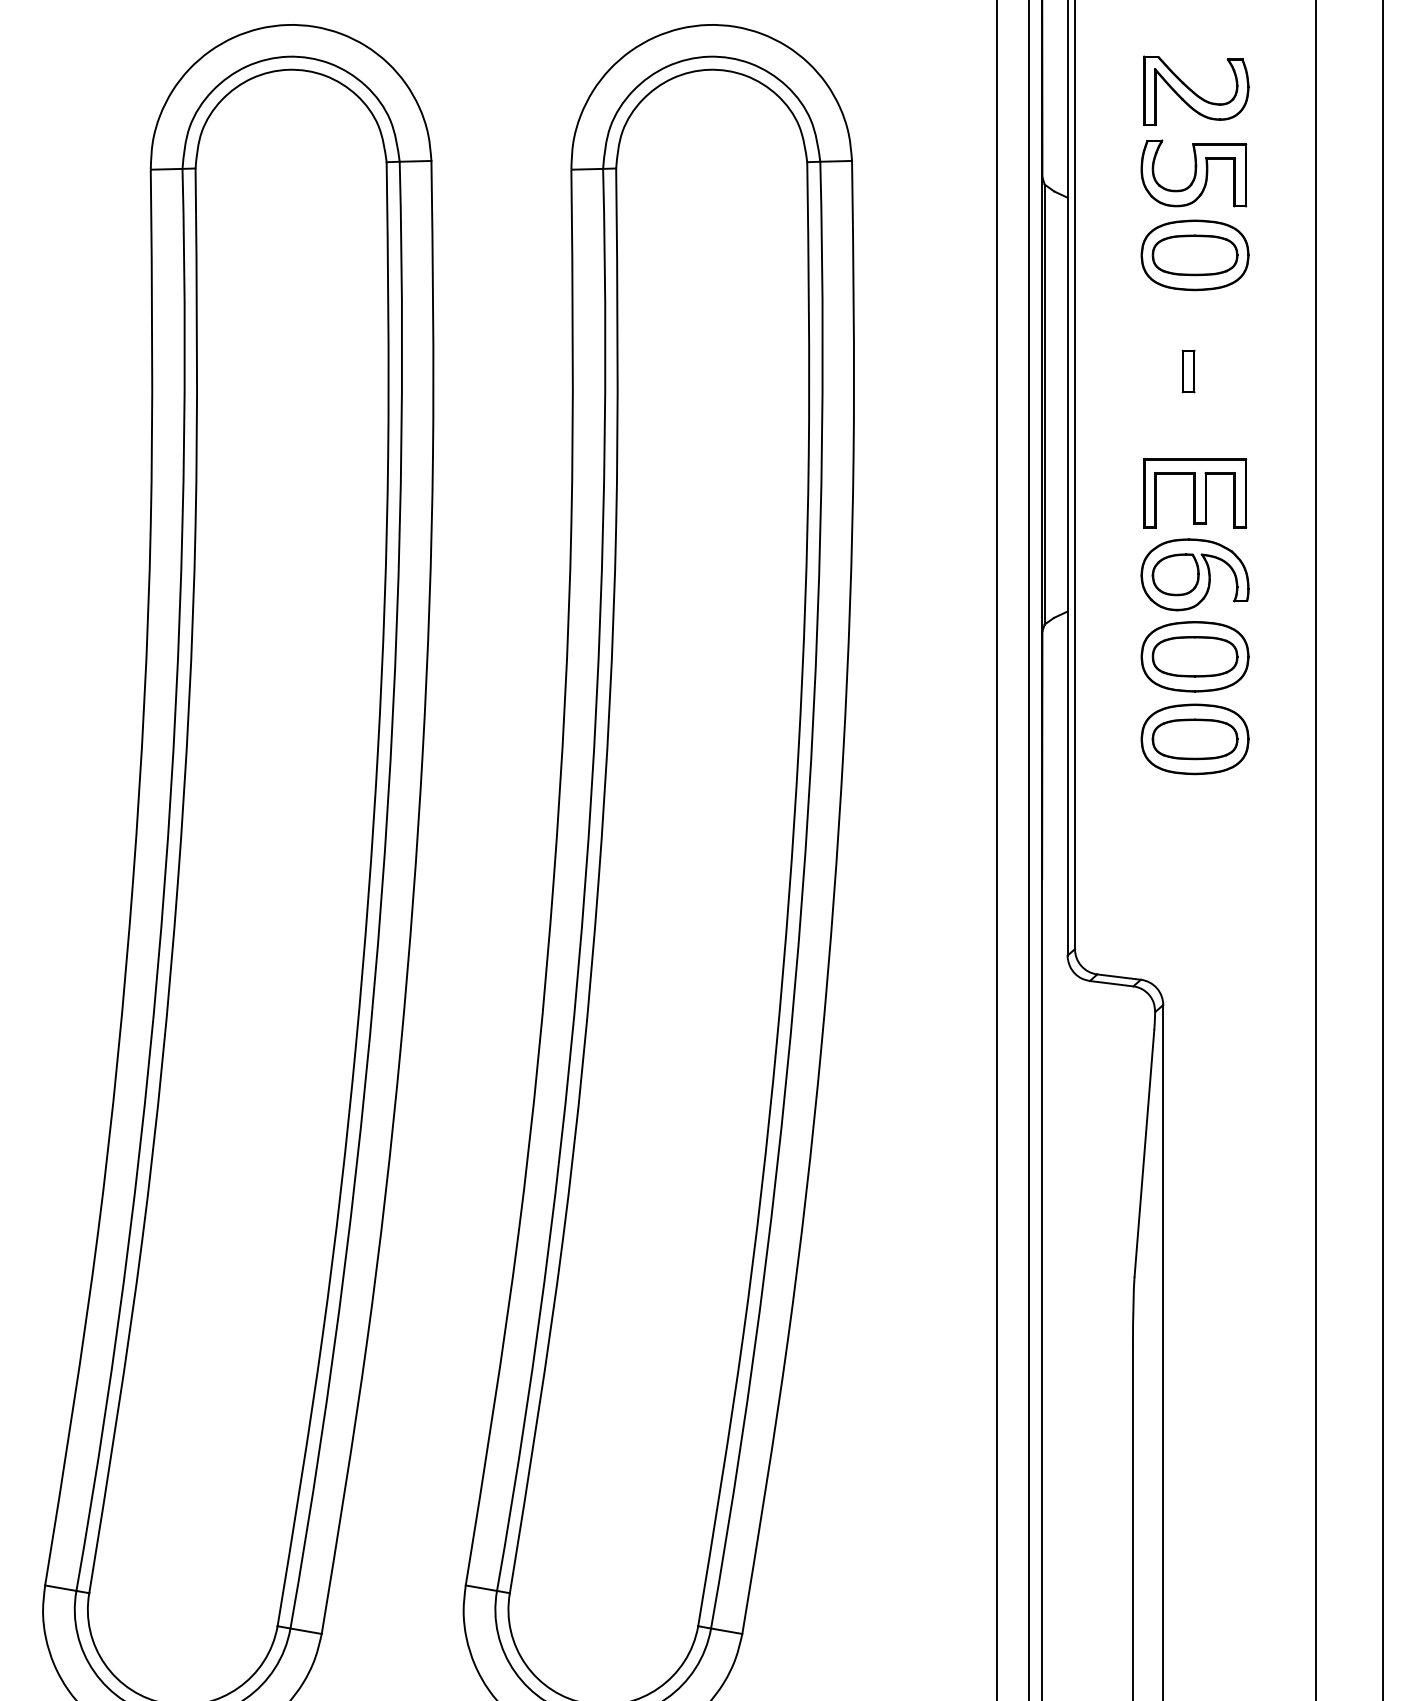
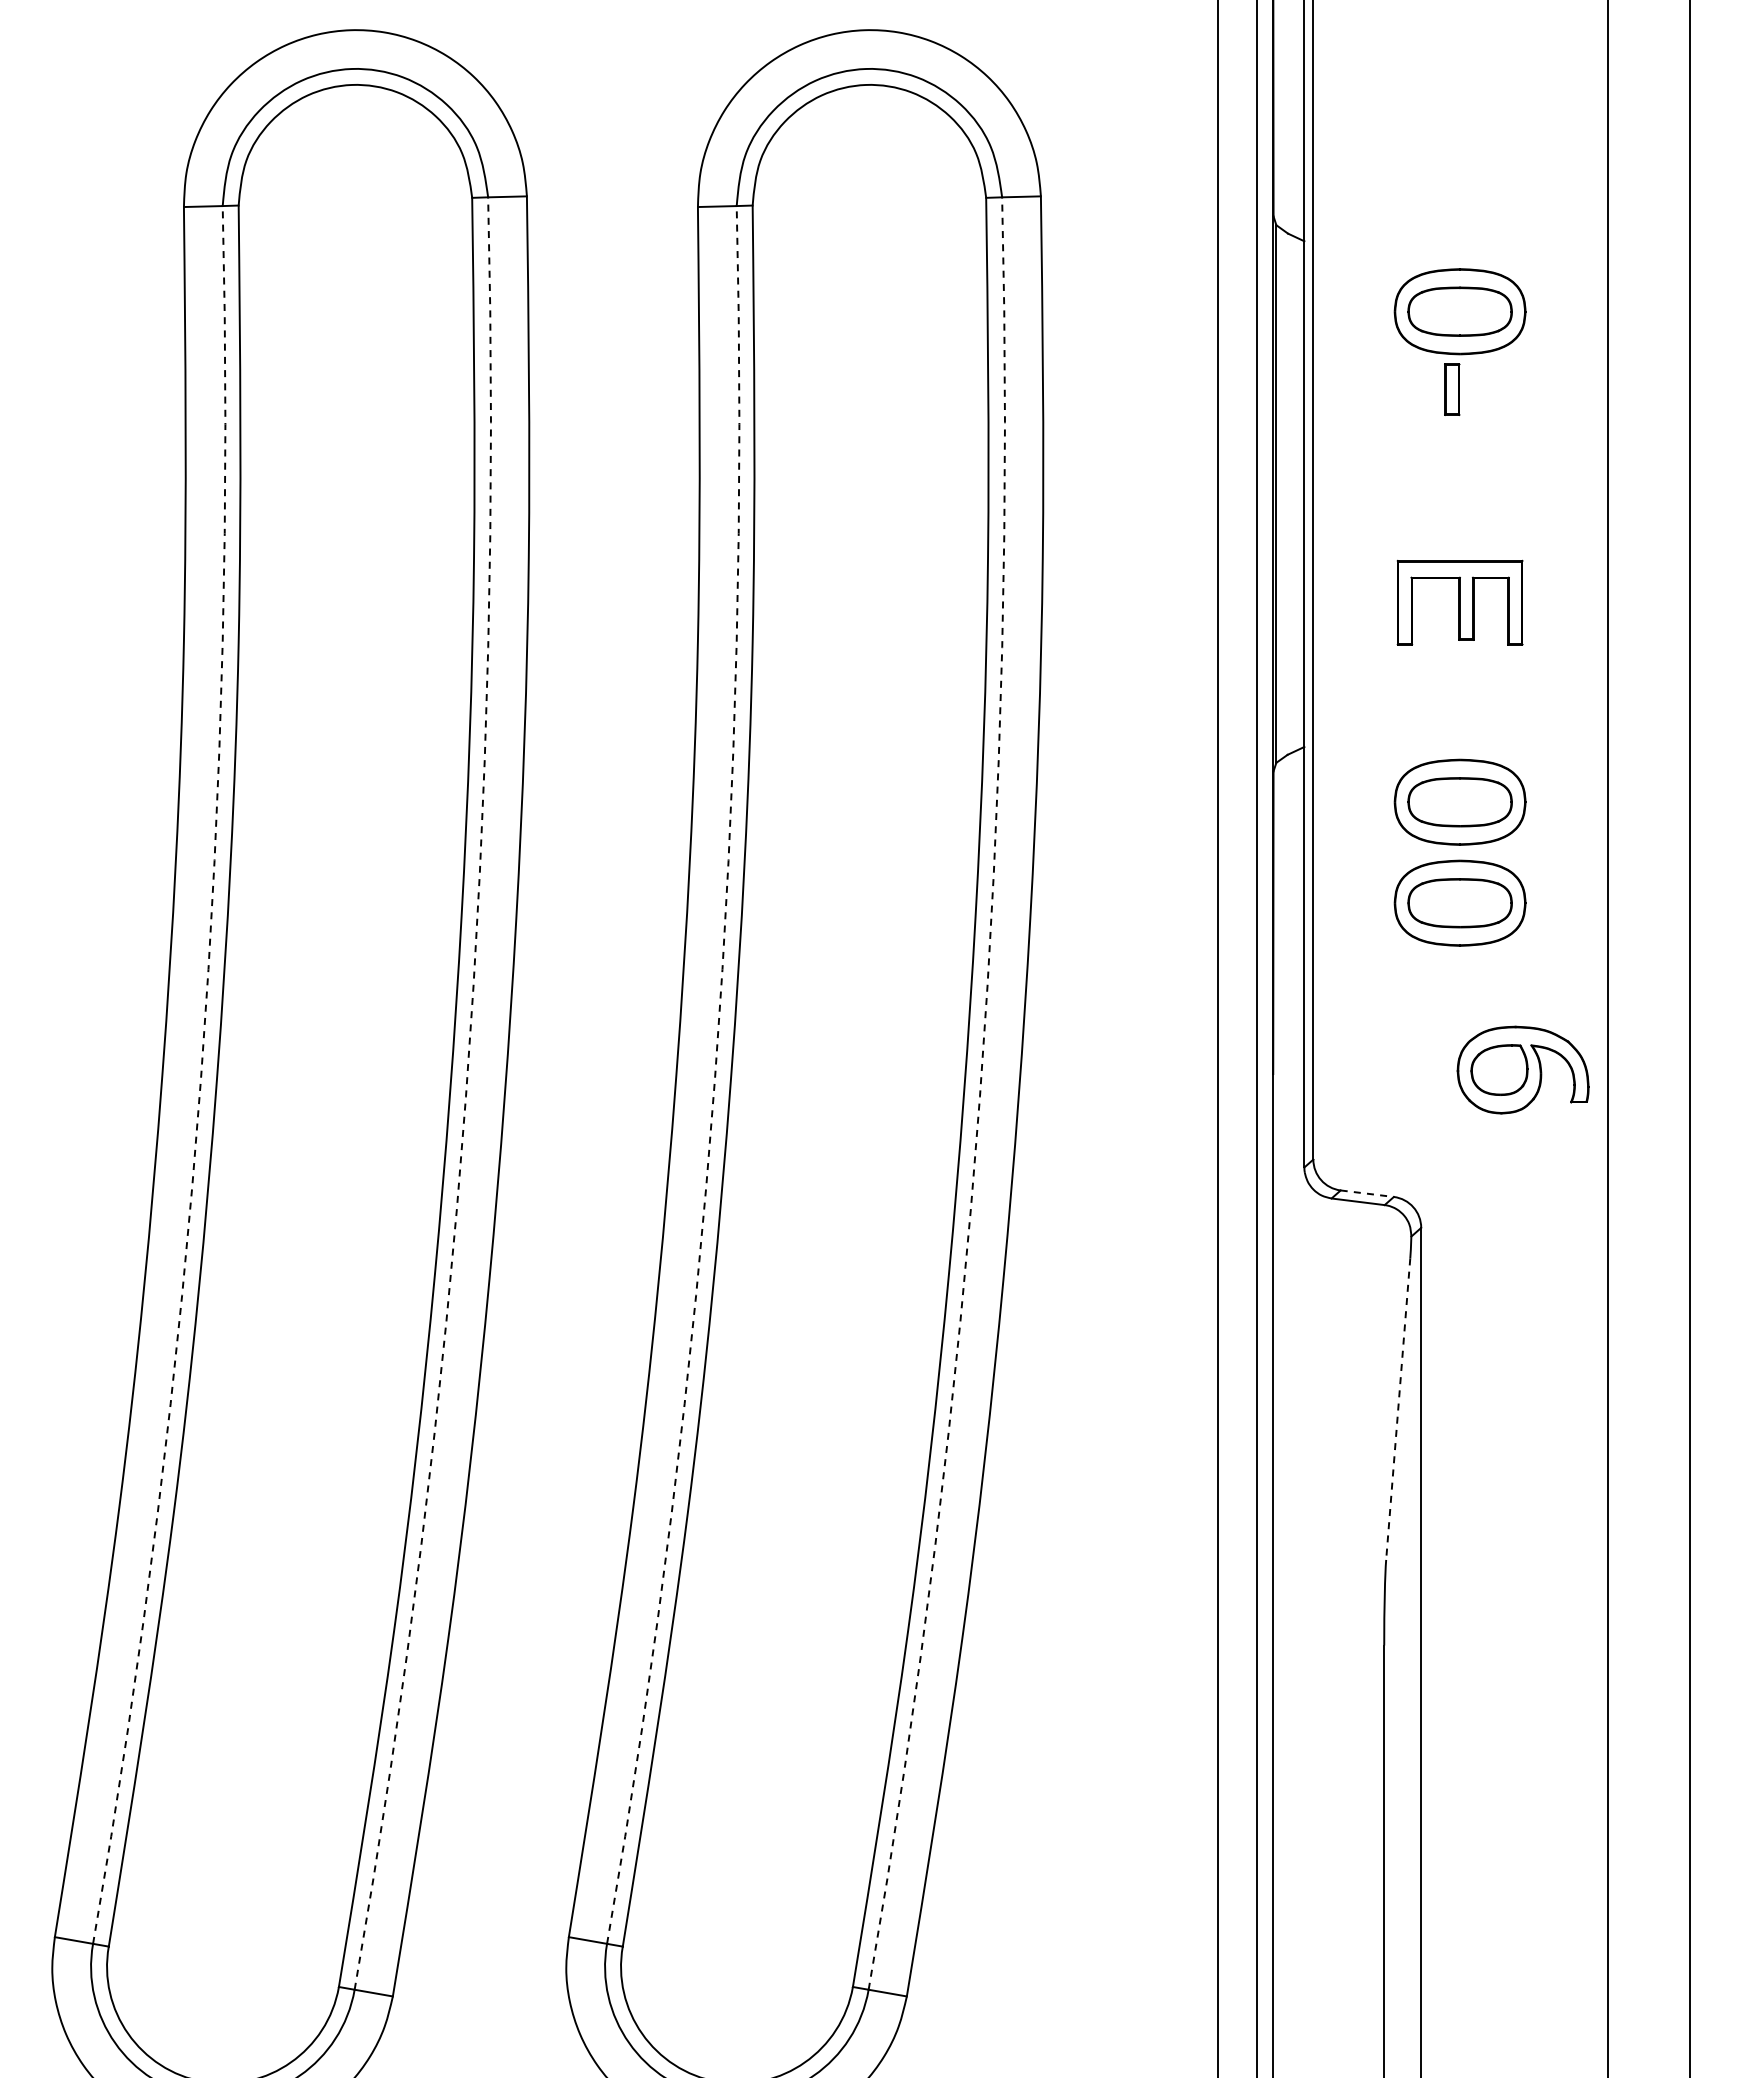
part: (1196, 90) -> (1461, 110), removed
part: (1193, 173) -> (1458, 211), removed
part: (1188, 371) -> (1452, 389), moved
part: (1194, 574) -> (1522, 1069), moved
arc: (165, 882) -> (201, 1078), solid -> dashed
arc: (585, 882) -> (715, 1078), solid -> dashed
arc: (381, 897) -> (465, 1096), solid -> dashed
arc: (801, 897) -> (979, 1096), solid -> dashed
line: (1119, 976) -> (1367, 1193), solid -> dashed
line: (1144, 1153) -> (1398, 1409), solid -> dashed

